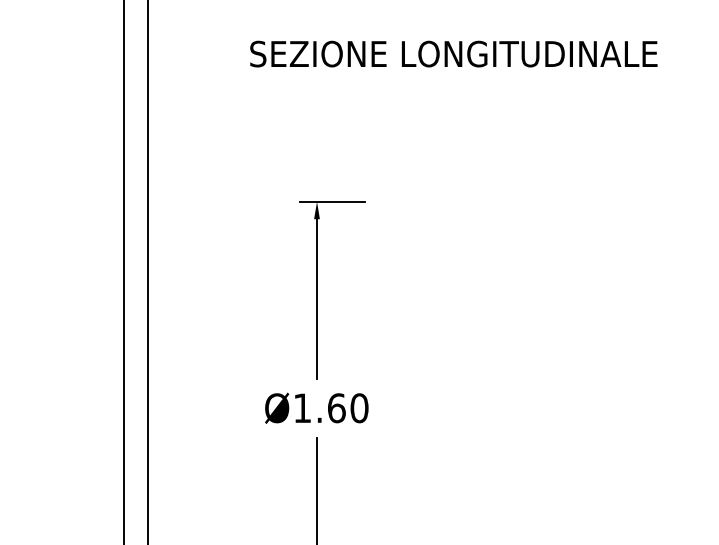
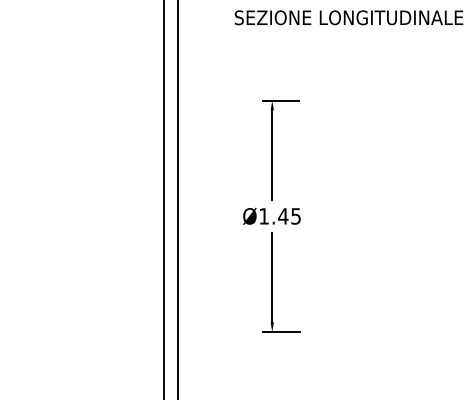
text: (347, 408) -> (289, 216), Ø1.60 -> Ø1.45

